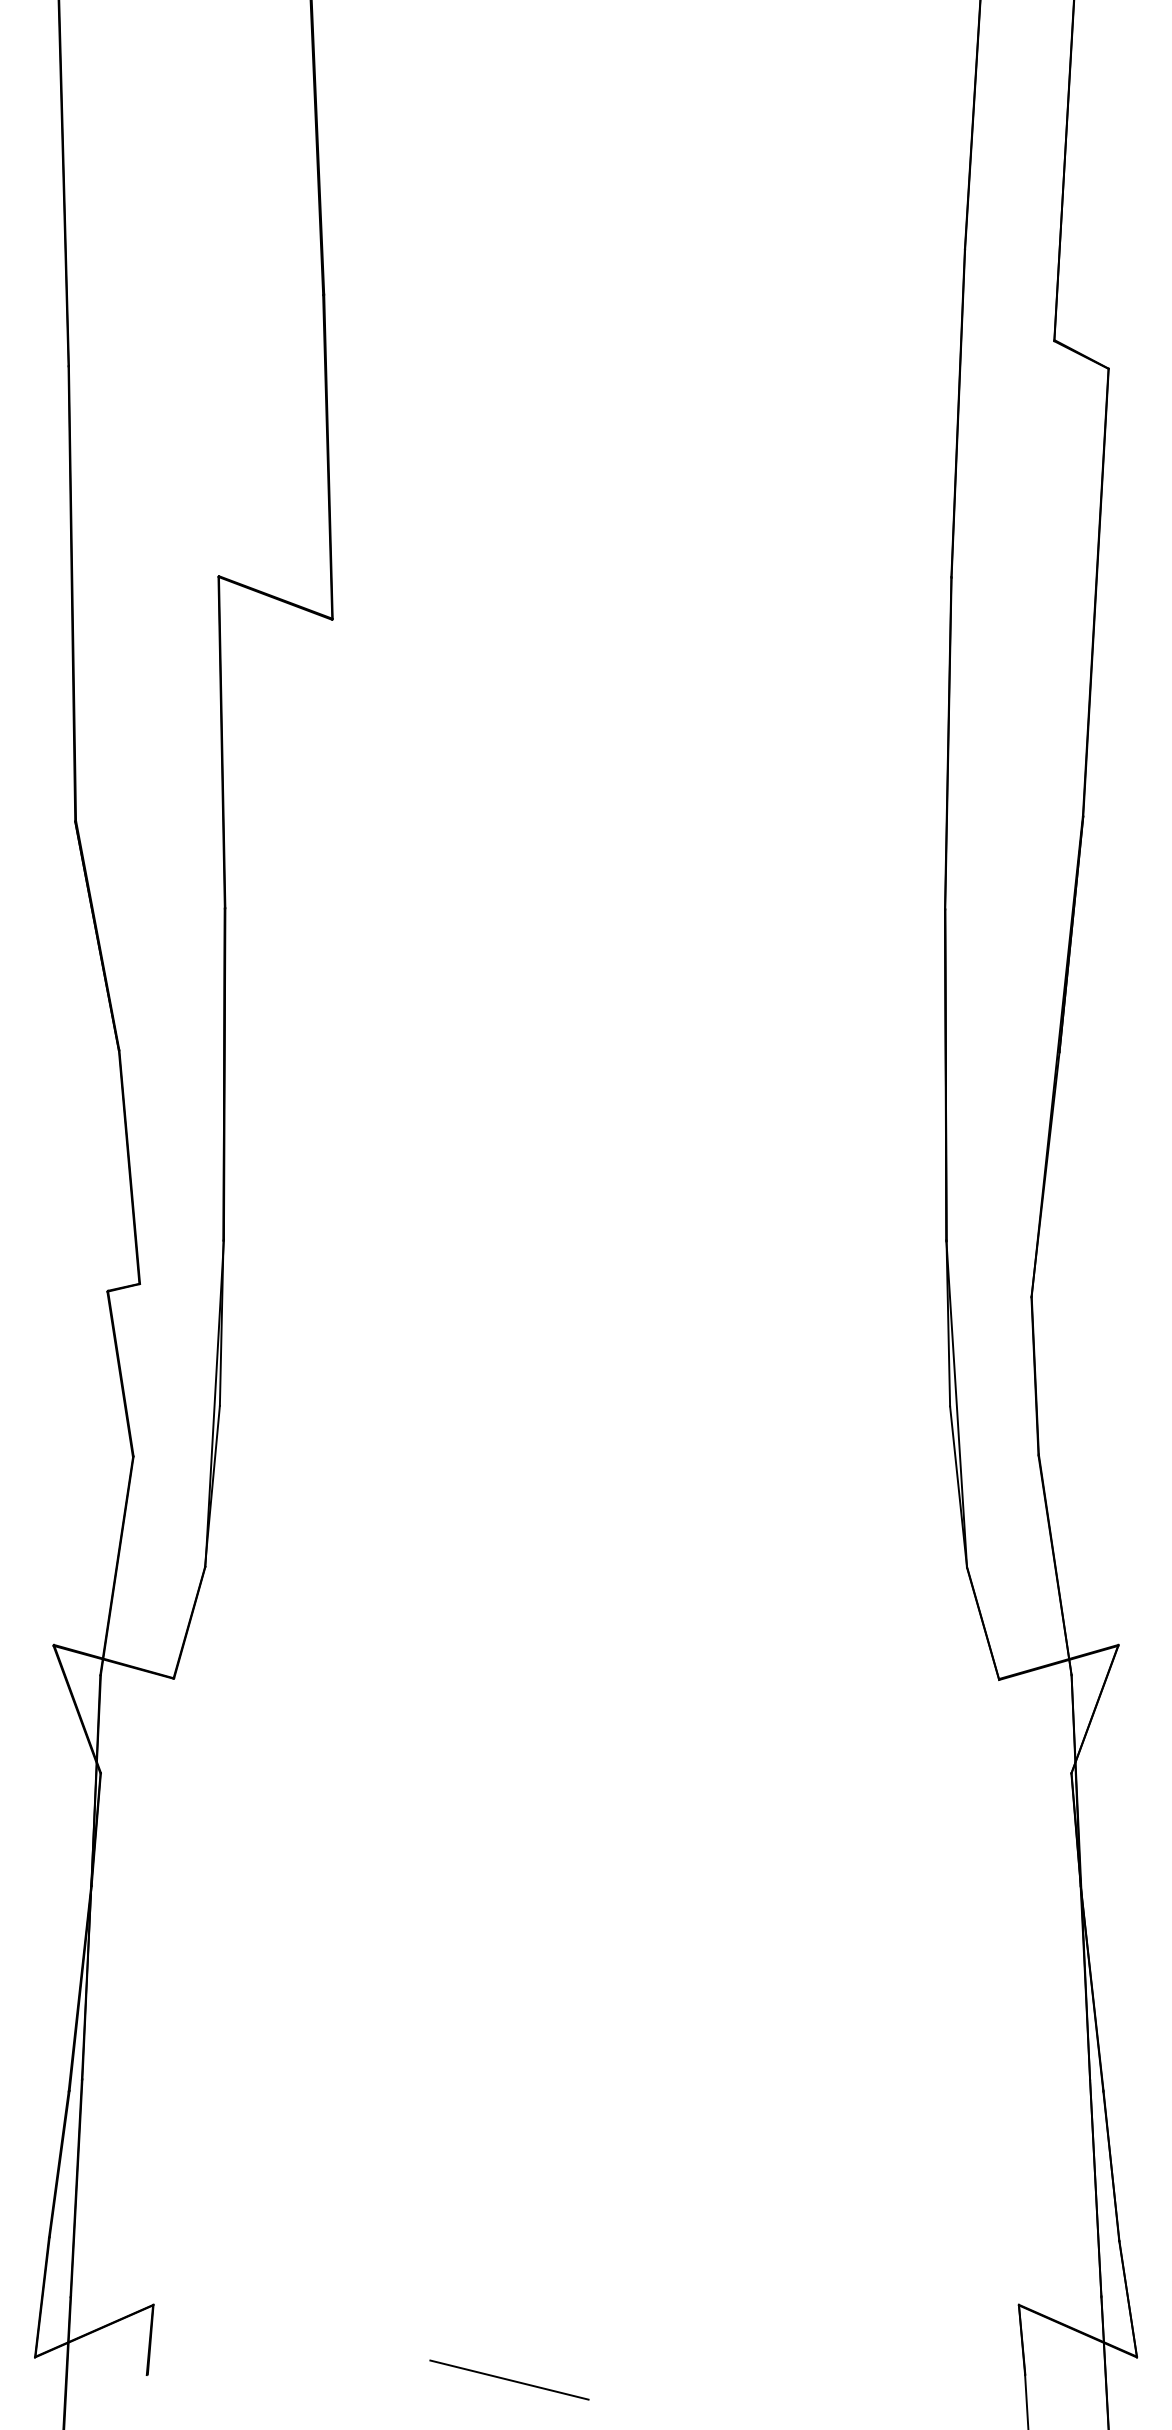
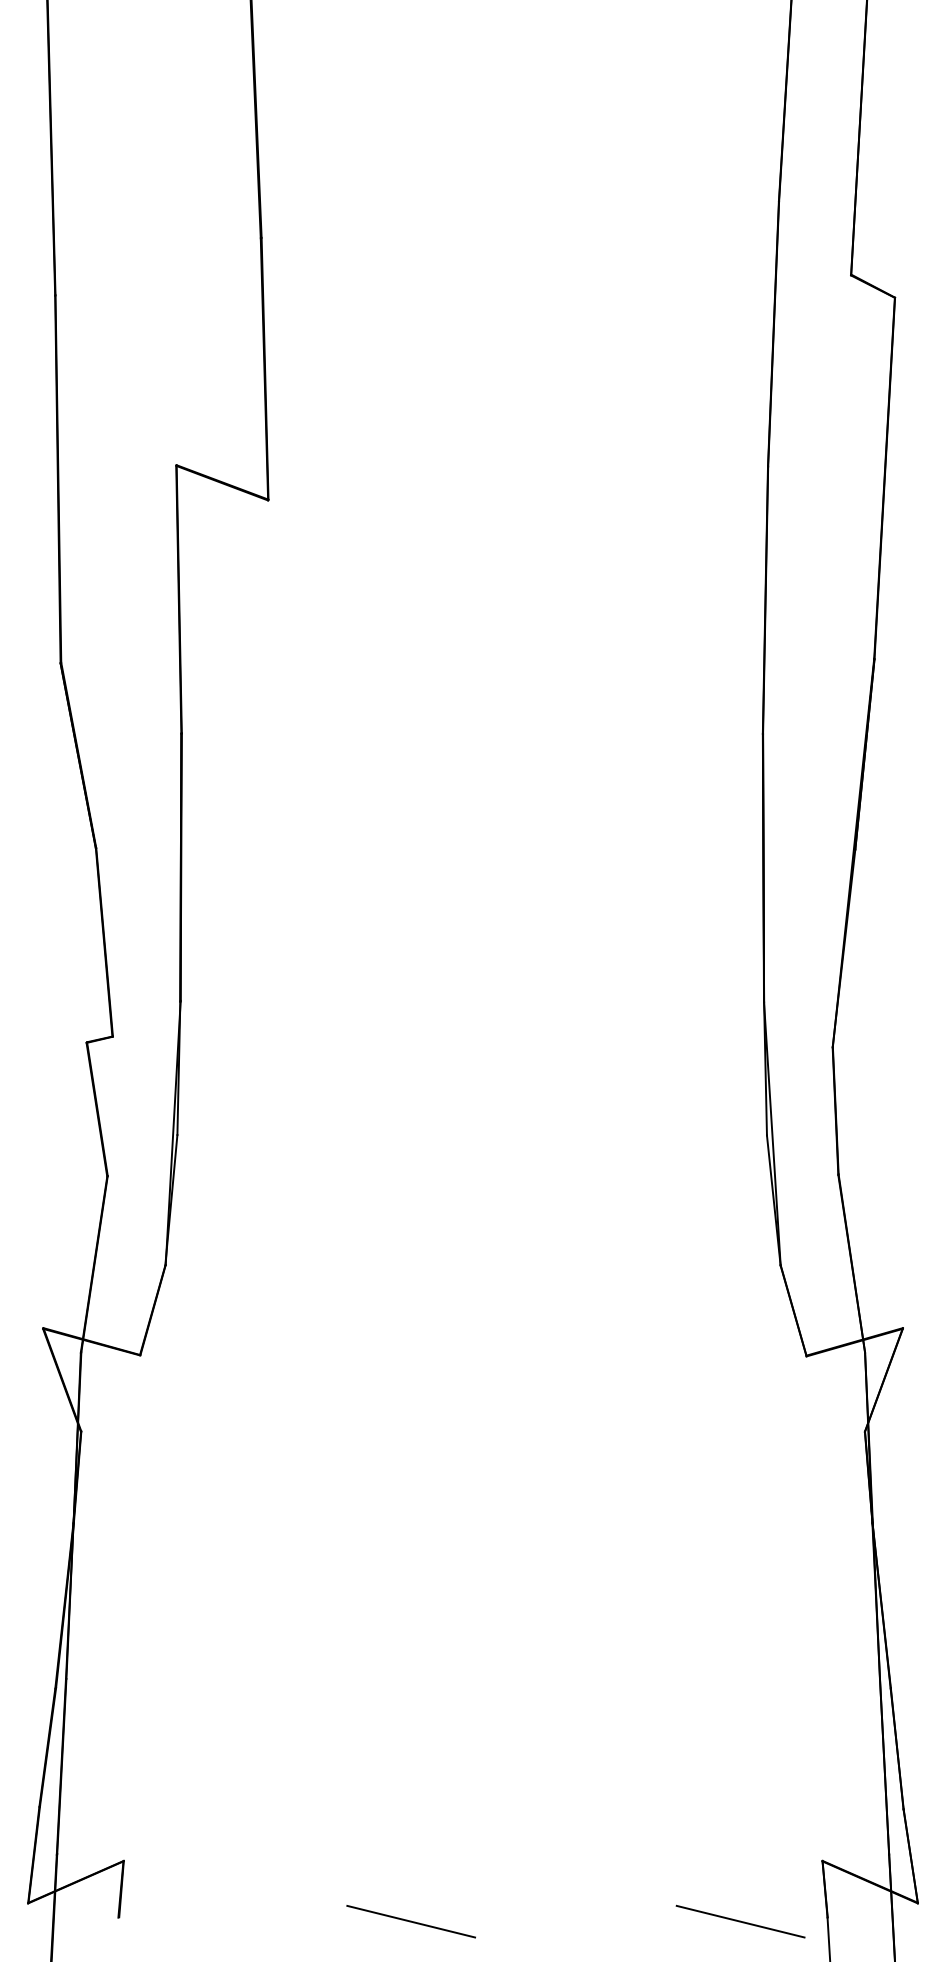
line: (917, 2379) -> (740, 1921), added

